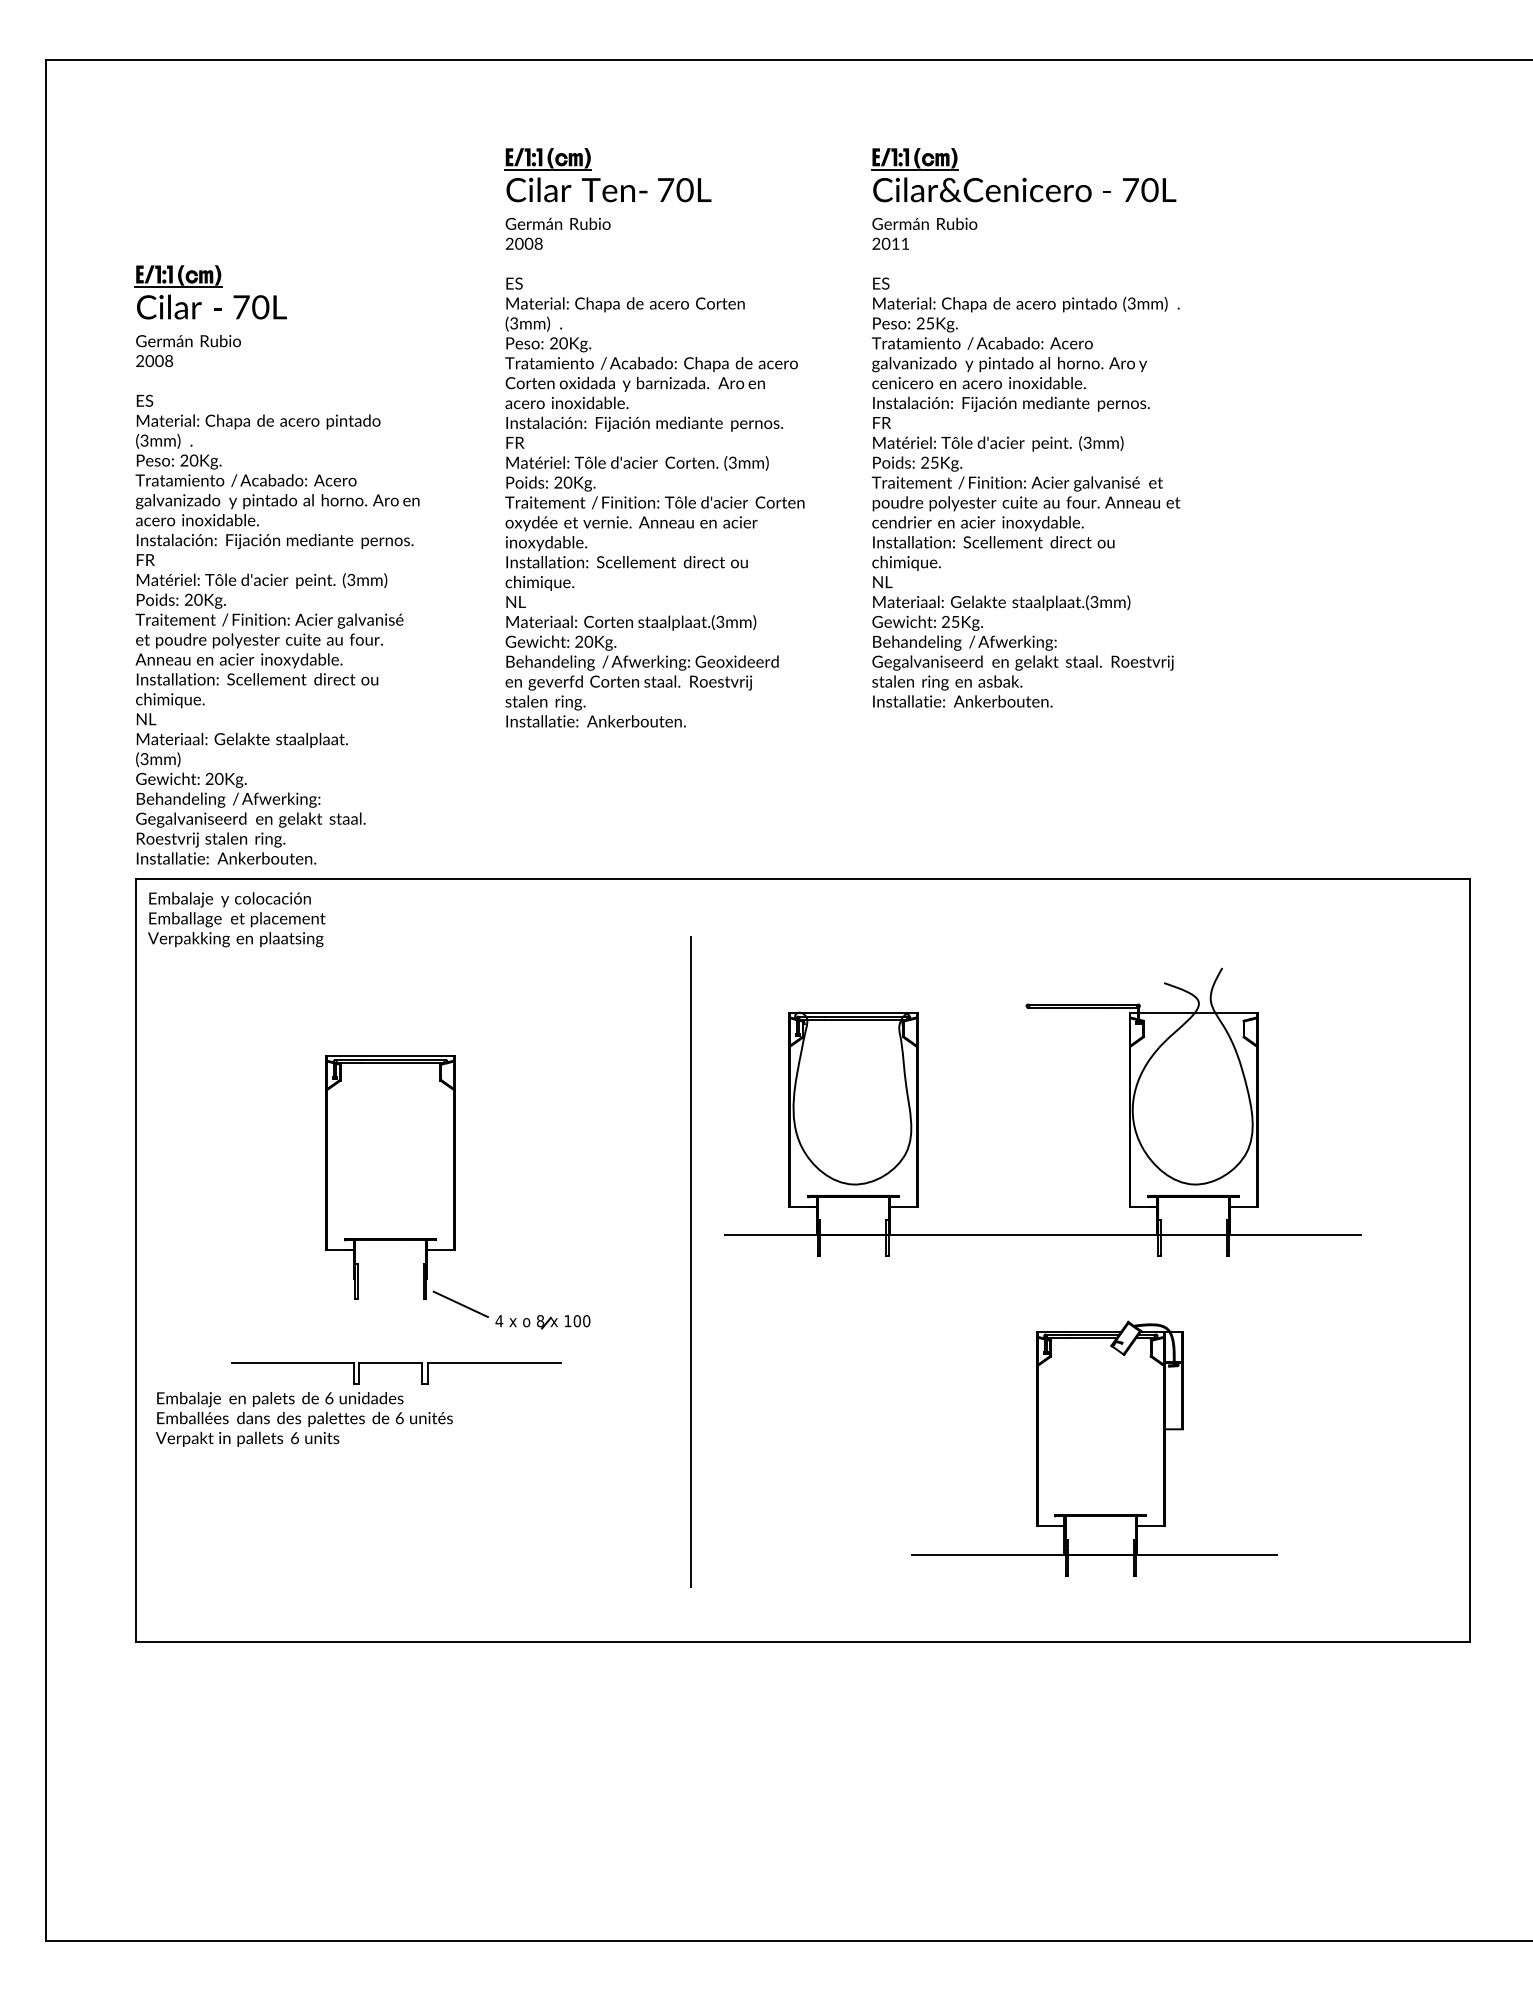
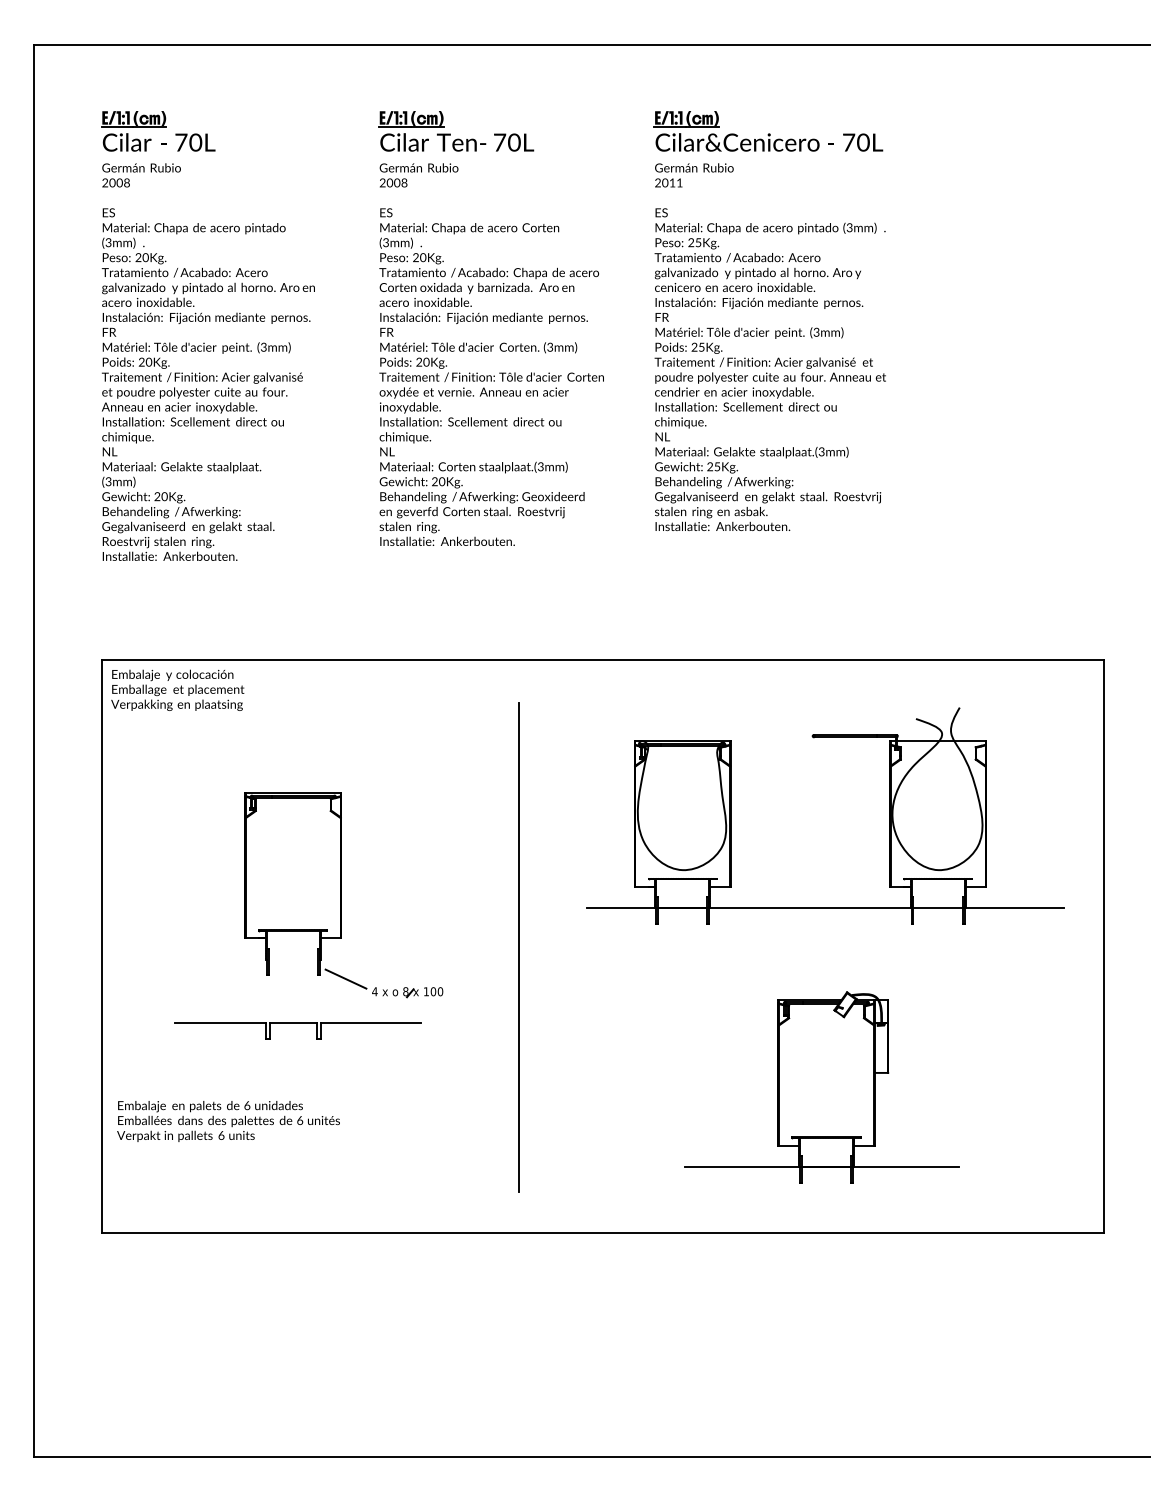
part: (272, 573) -> (204, 342), moved
part: (1128, 1111) -> (889, 815), moved
text: (304, 1419) -> (228, 1121), moved

